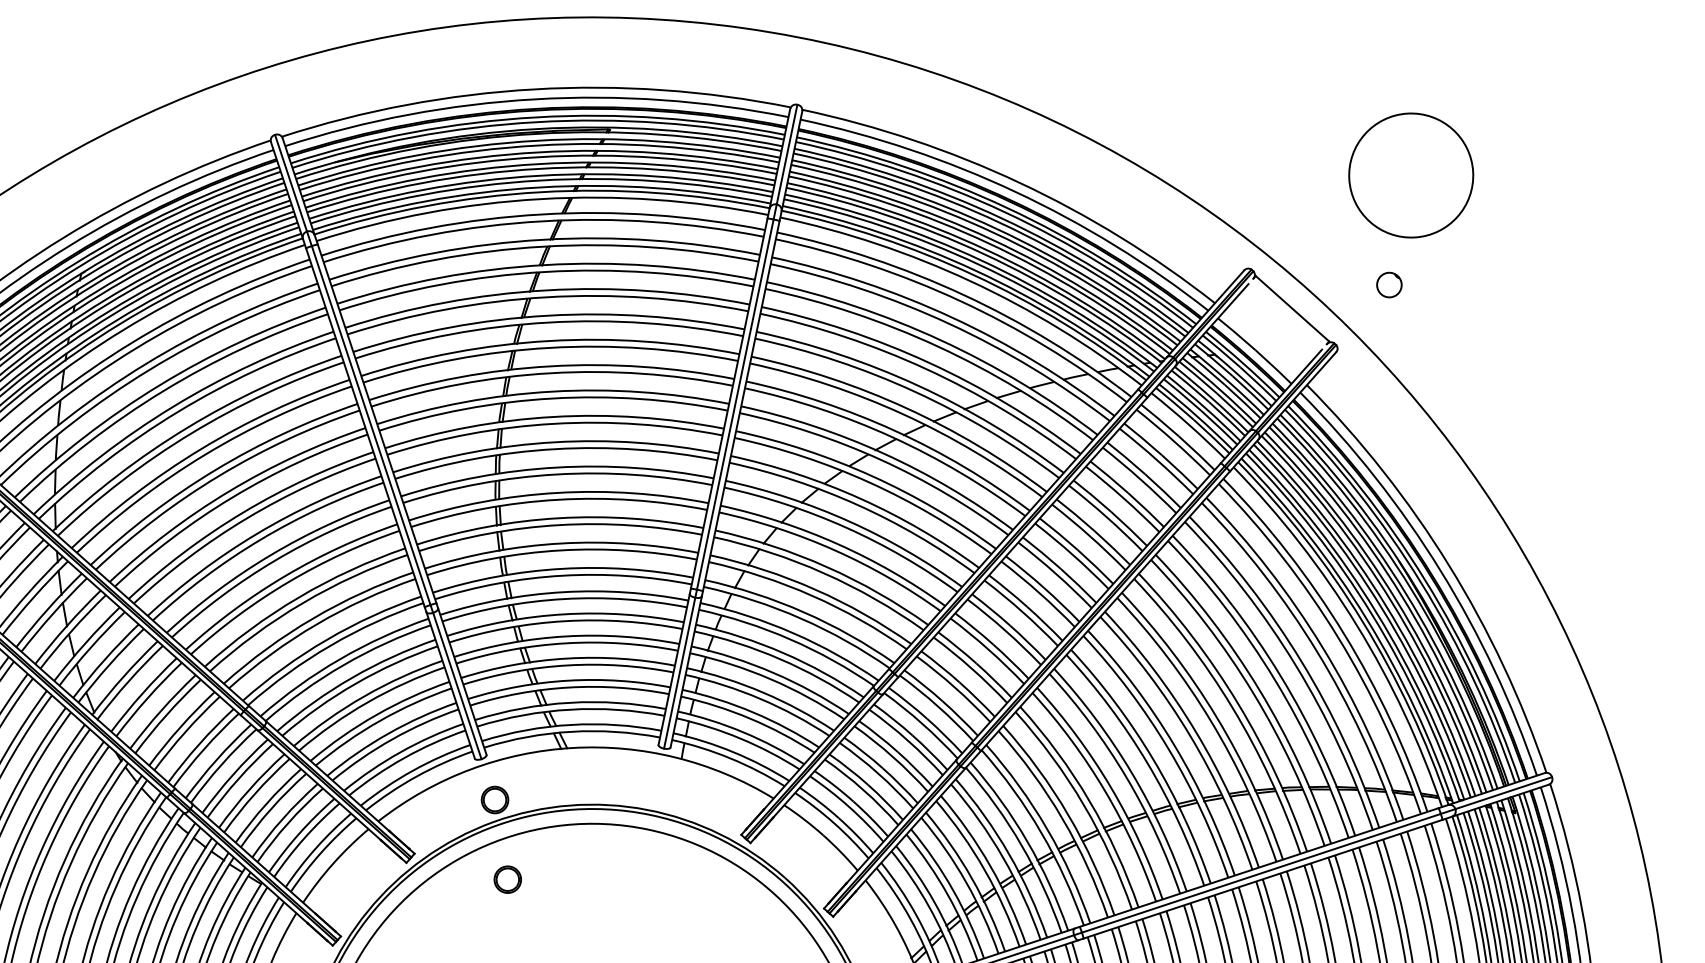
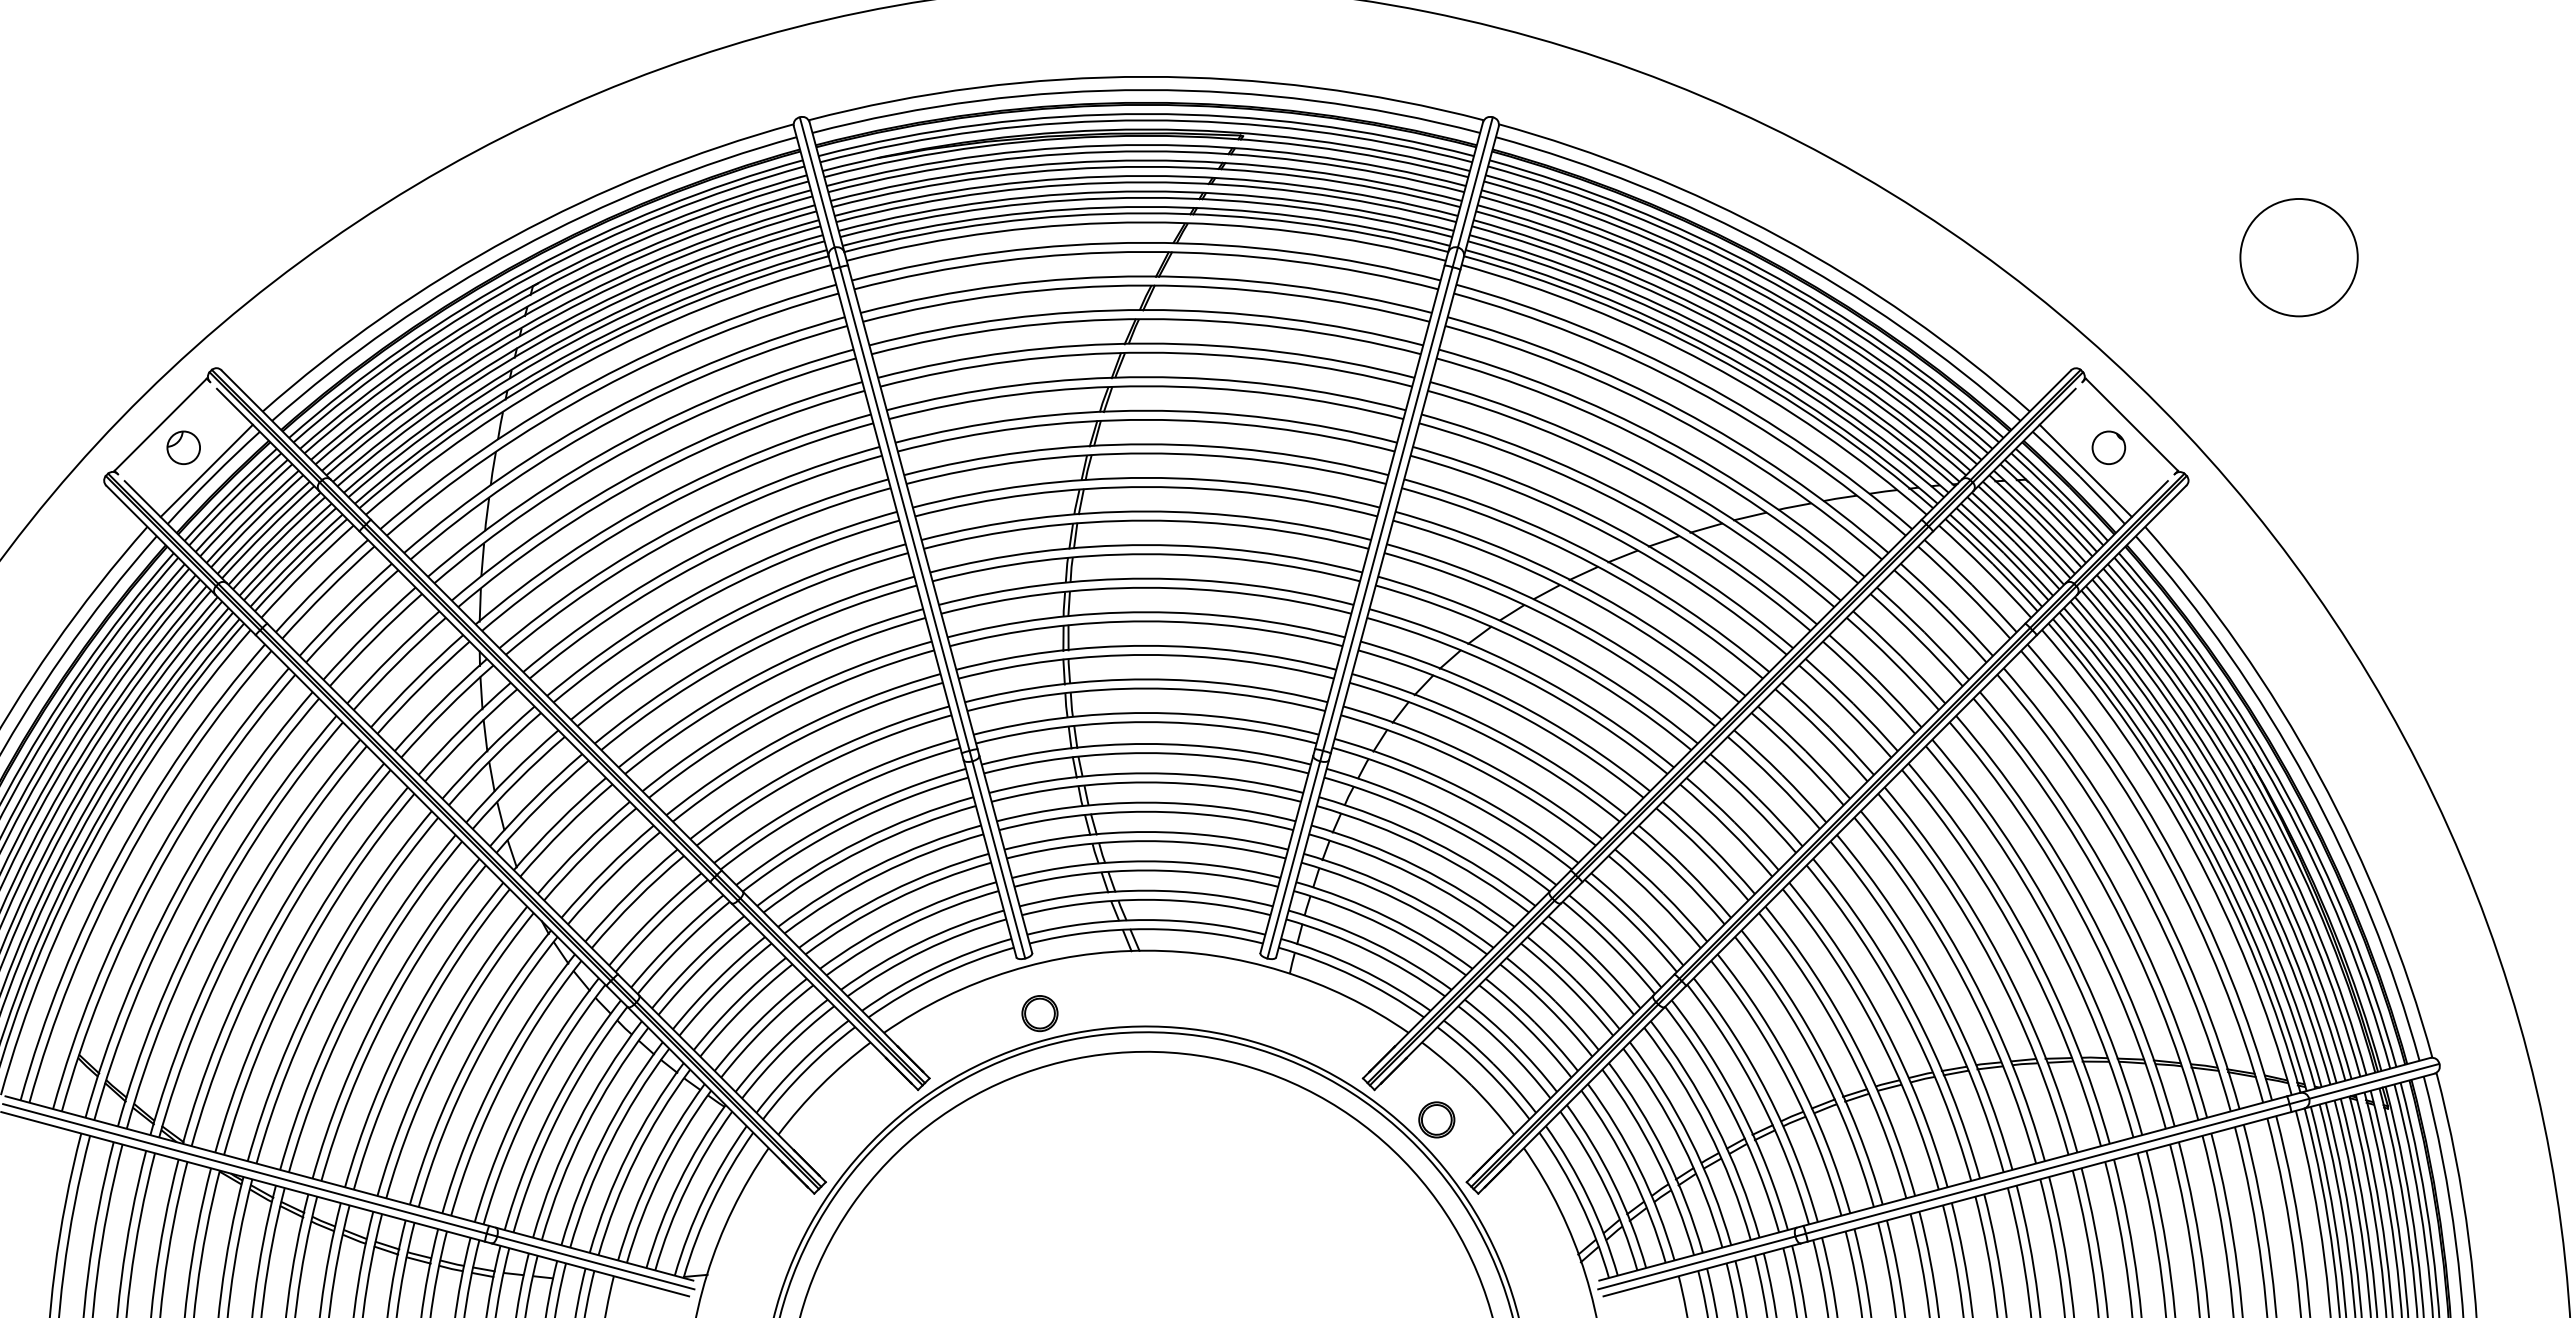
circle: (1410, 175) -> (2298, 257), size x0.71
part: (1389, 284) -> (2108, 447), moved
line: (1259, 345) -> (2085, 470), added
part: (507, 879) -> (1436, 1119), moved

